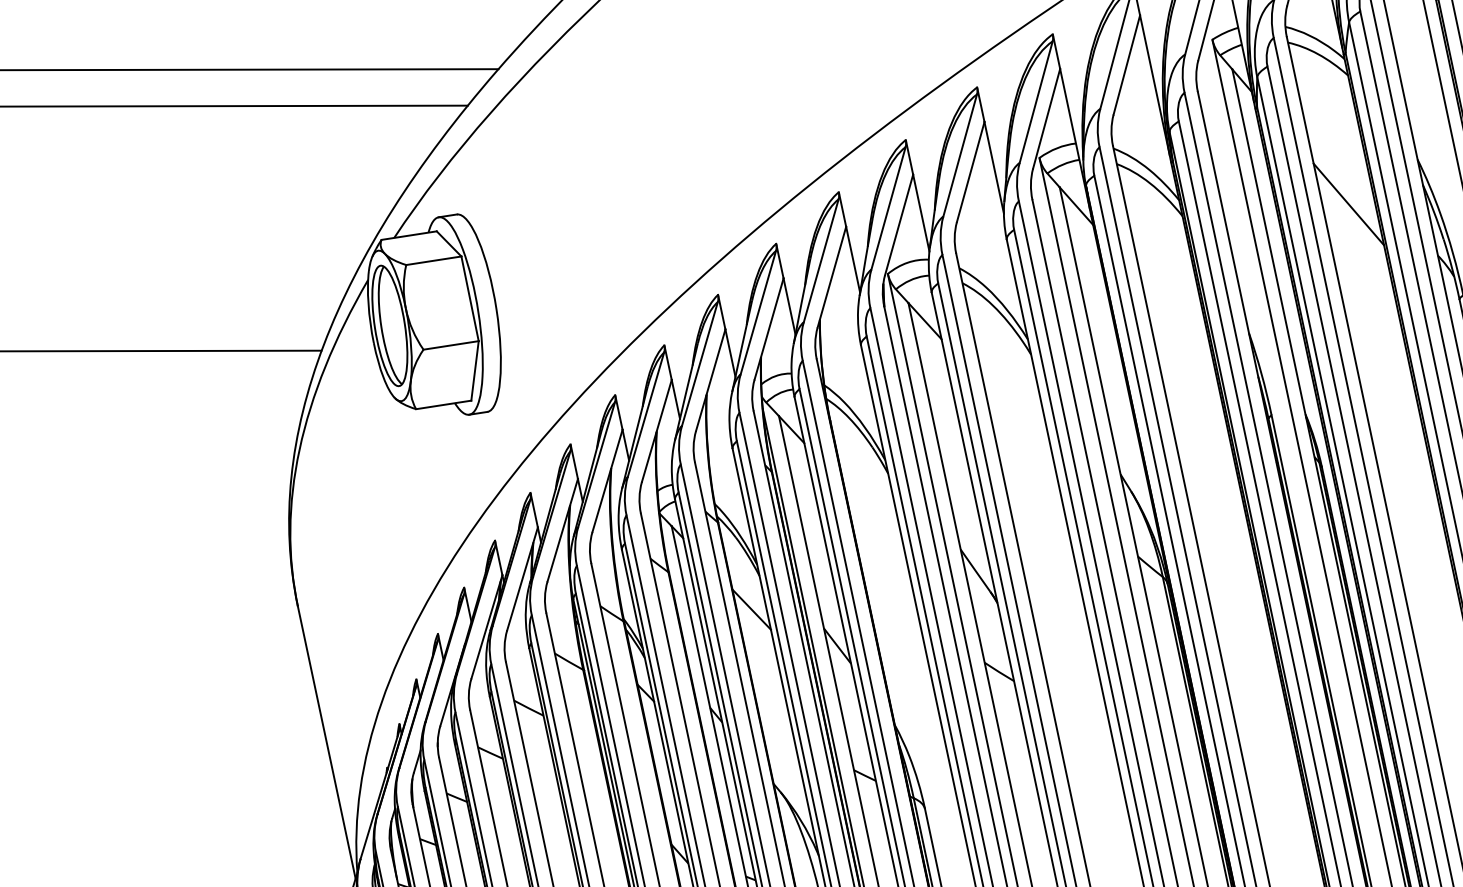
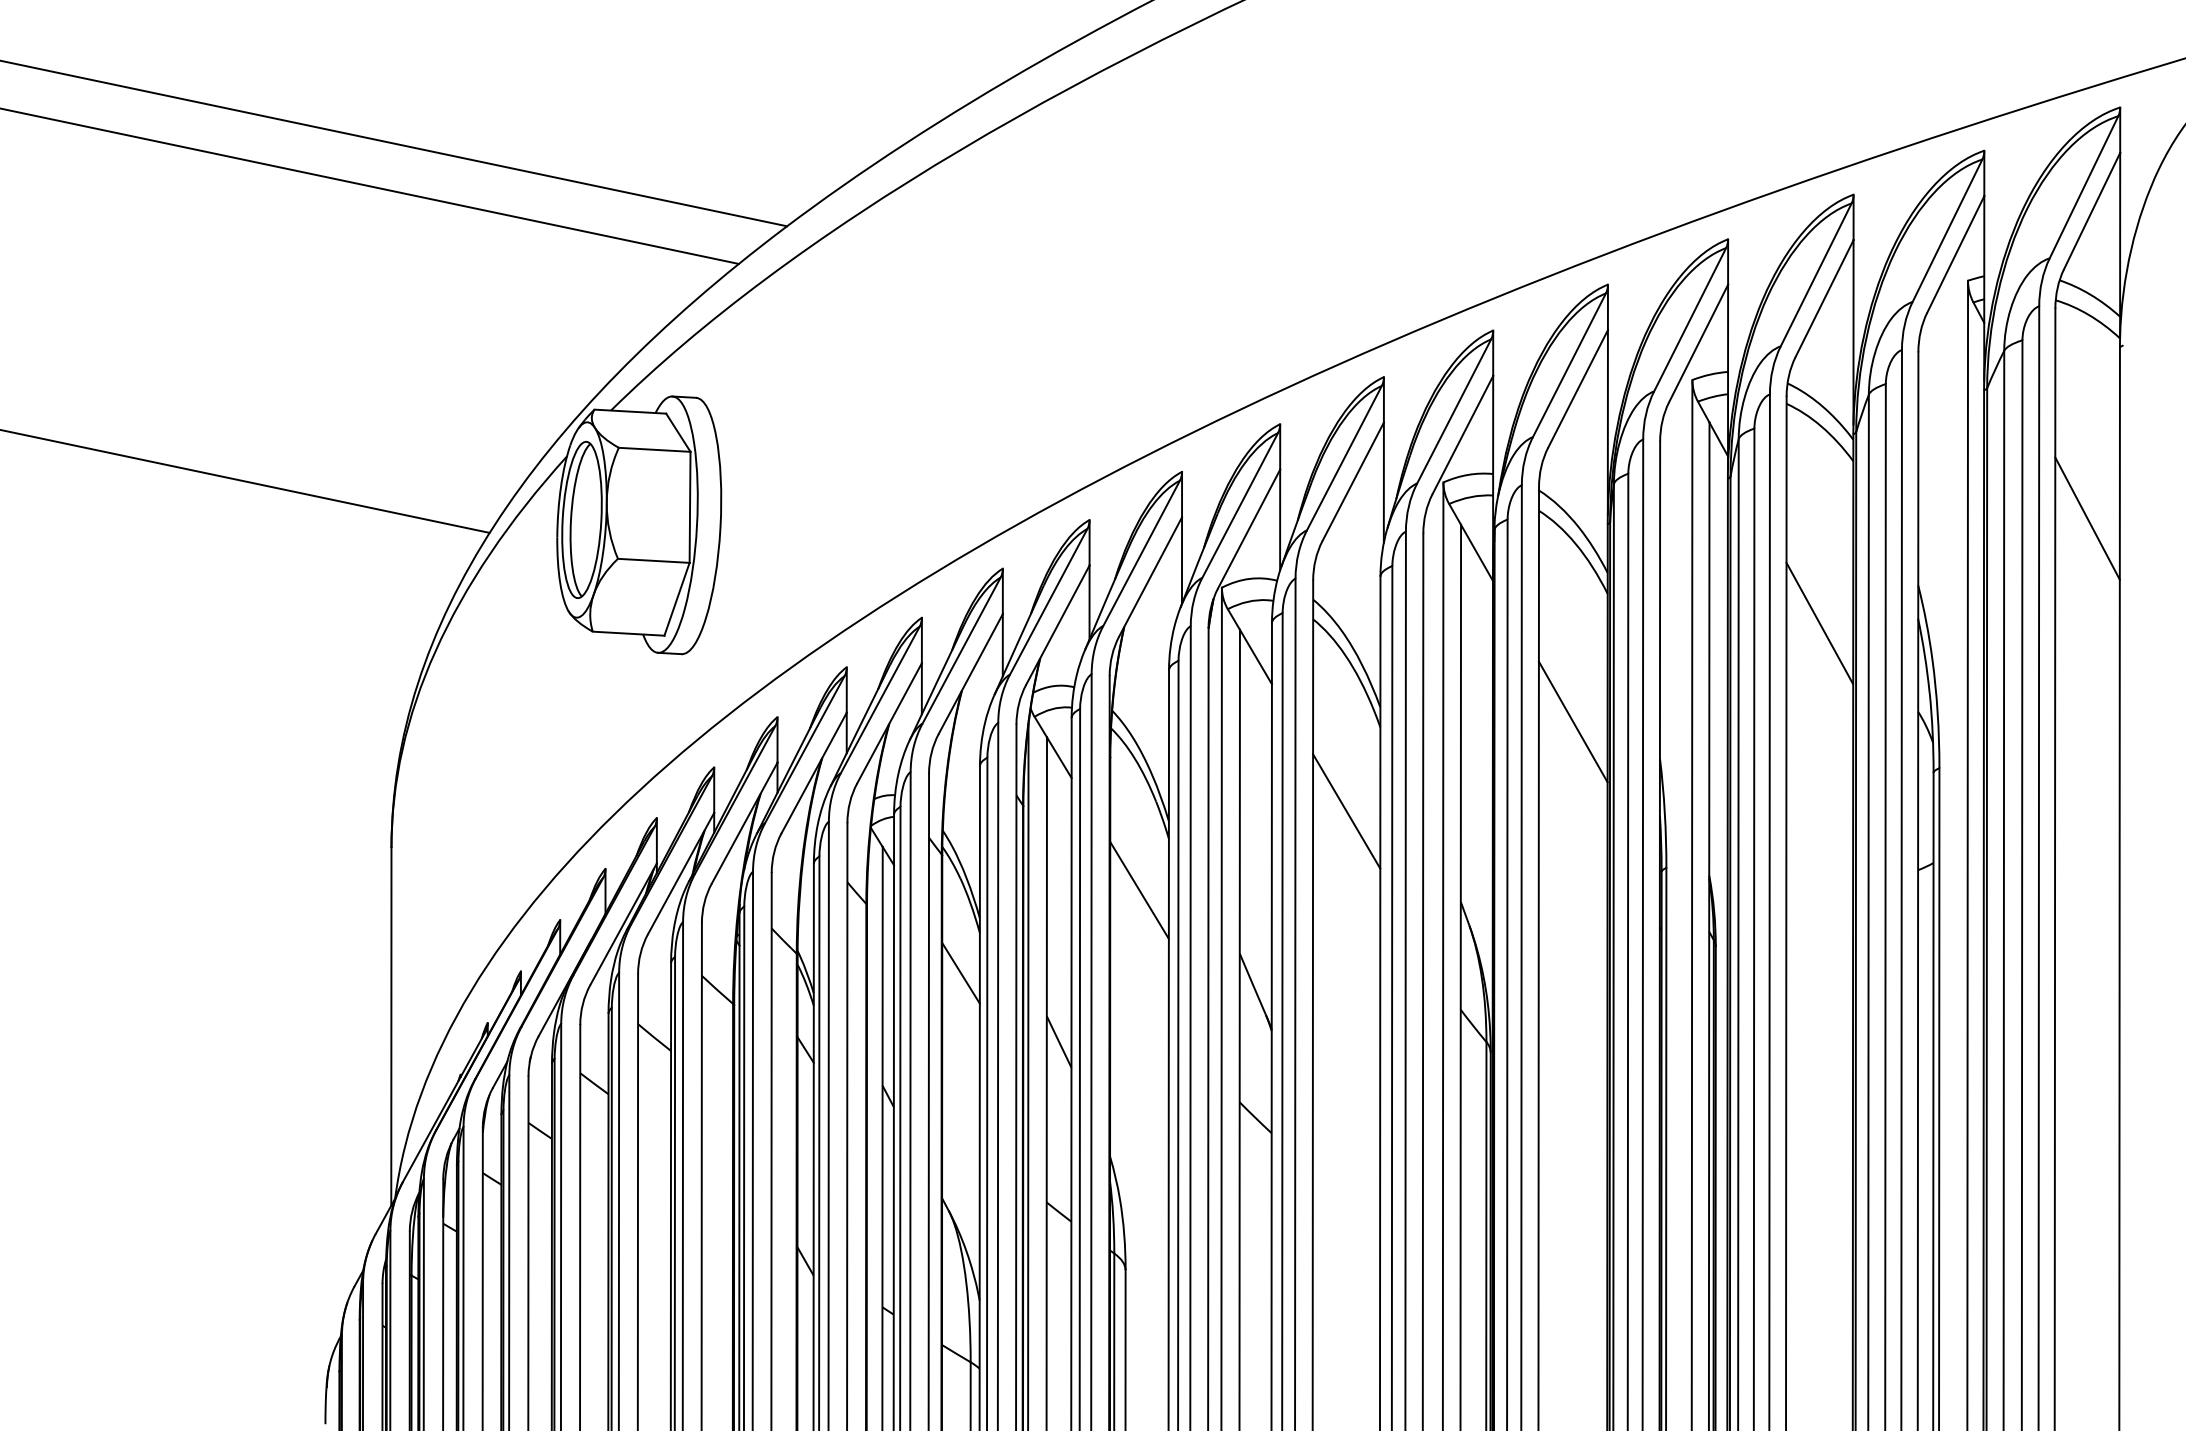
line: (1176, 319) -> (1572, 721), added
line: (1018, 424) -> (1346, 811), added
line: (874, 517) -> (1139, 890), added

